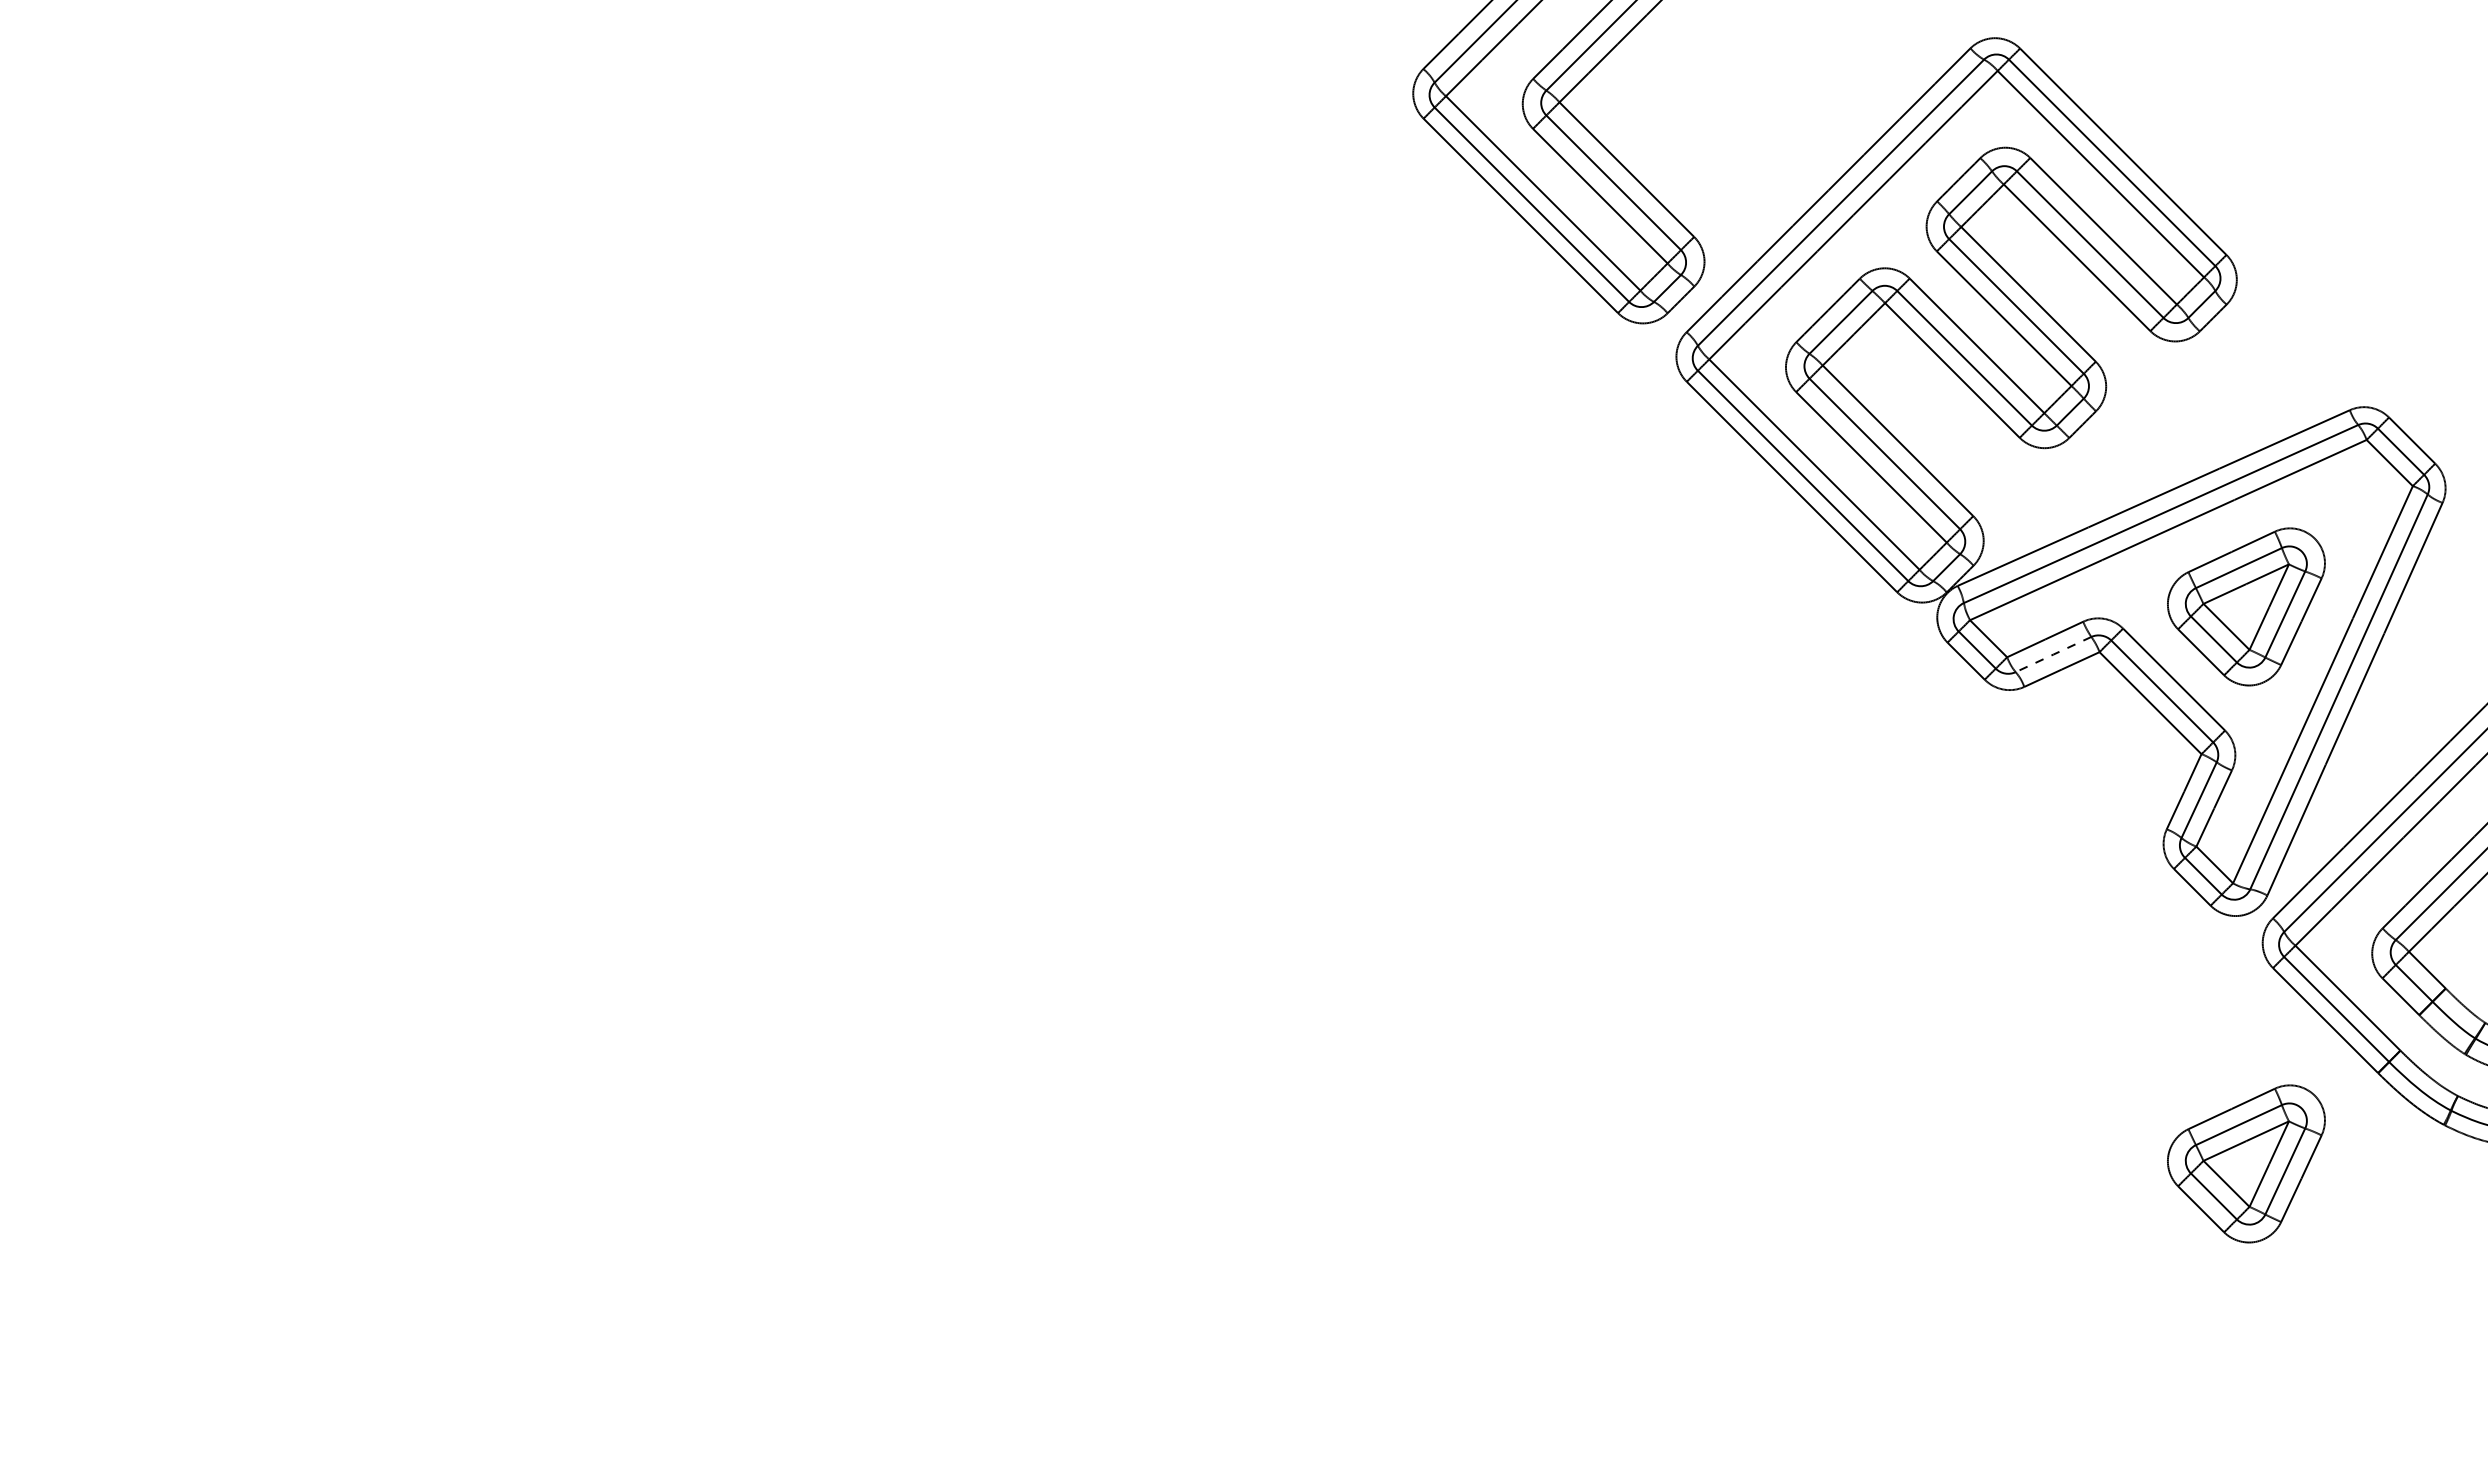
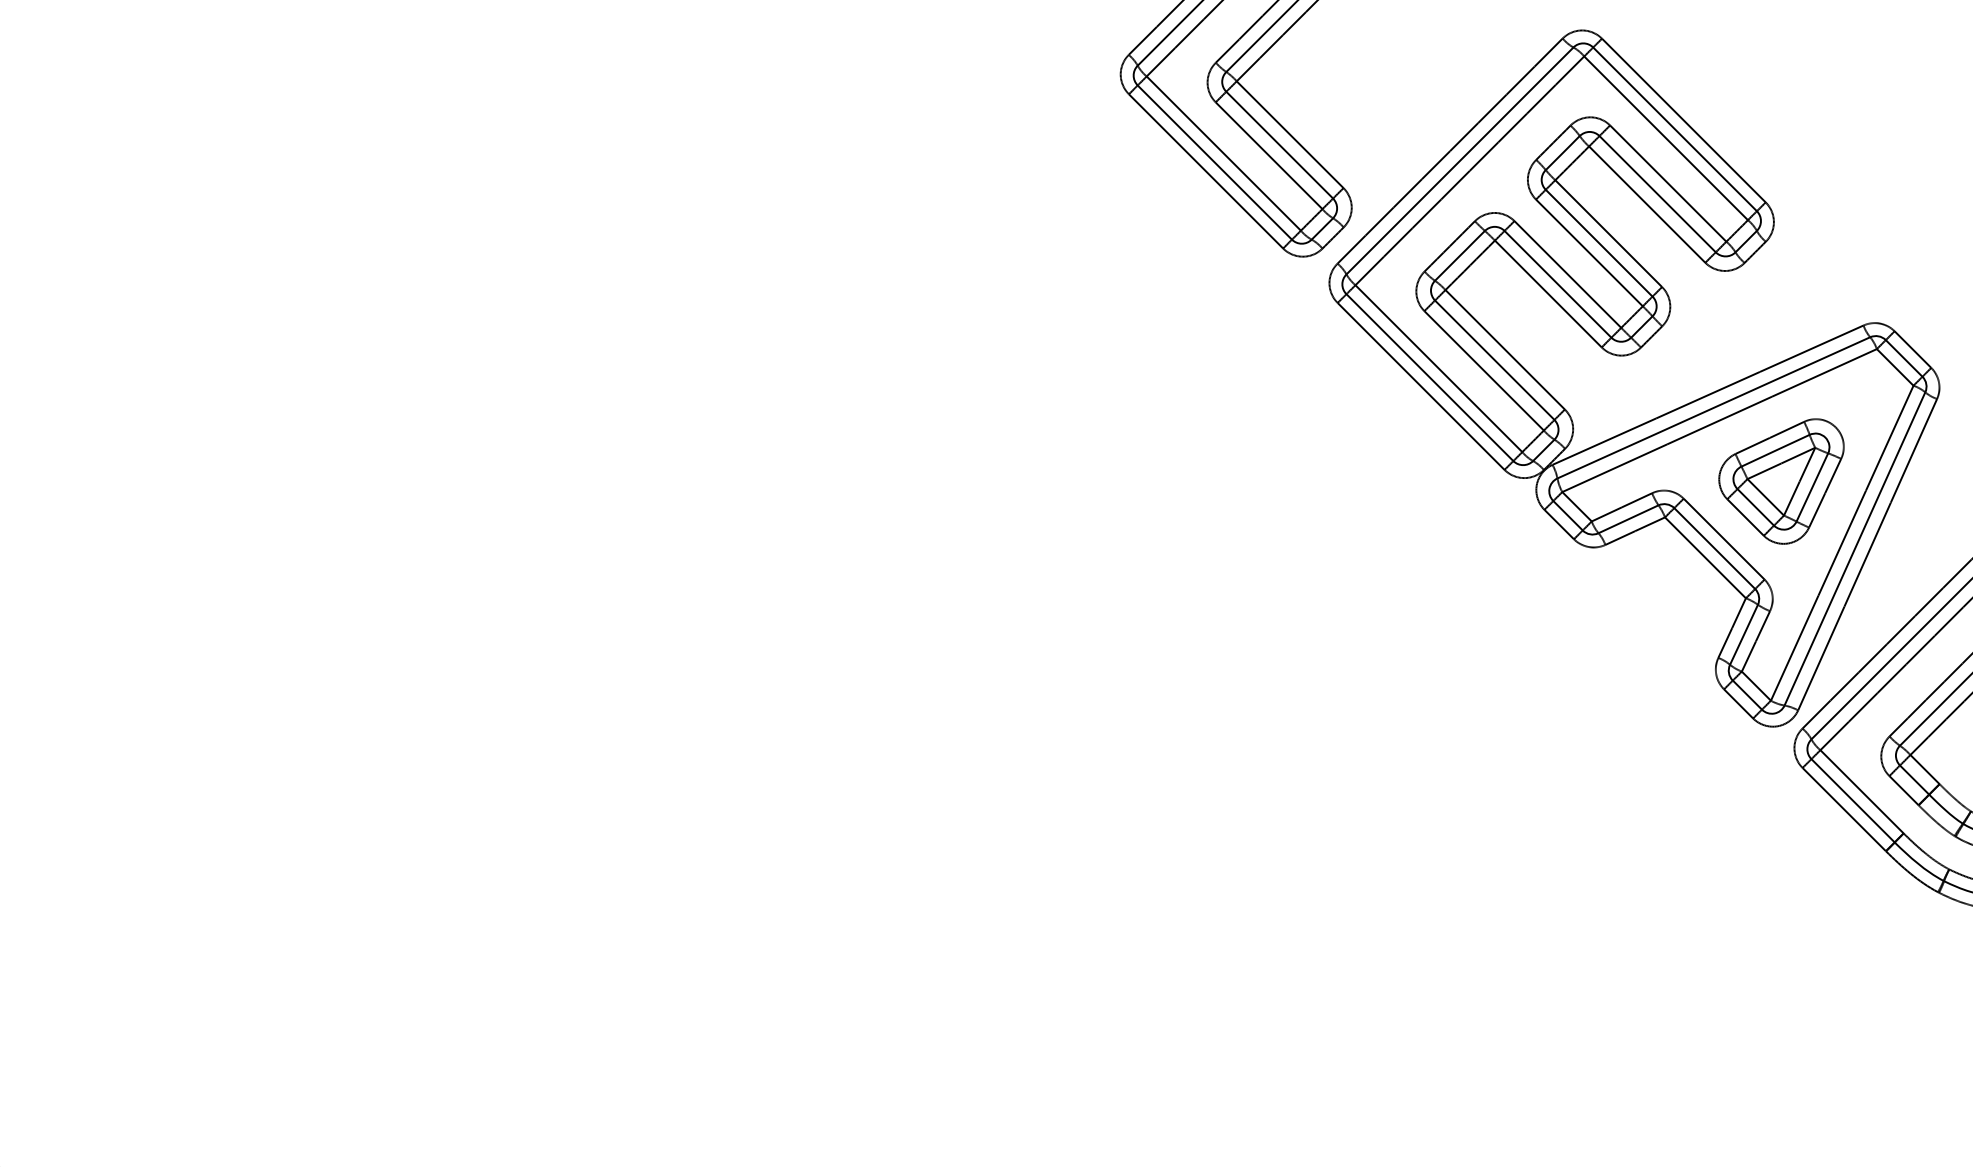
line: (2053, 654) -> (1628, 519), dashed -> solid
part: (2246, 1163) -> (1781, 922), removed

